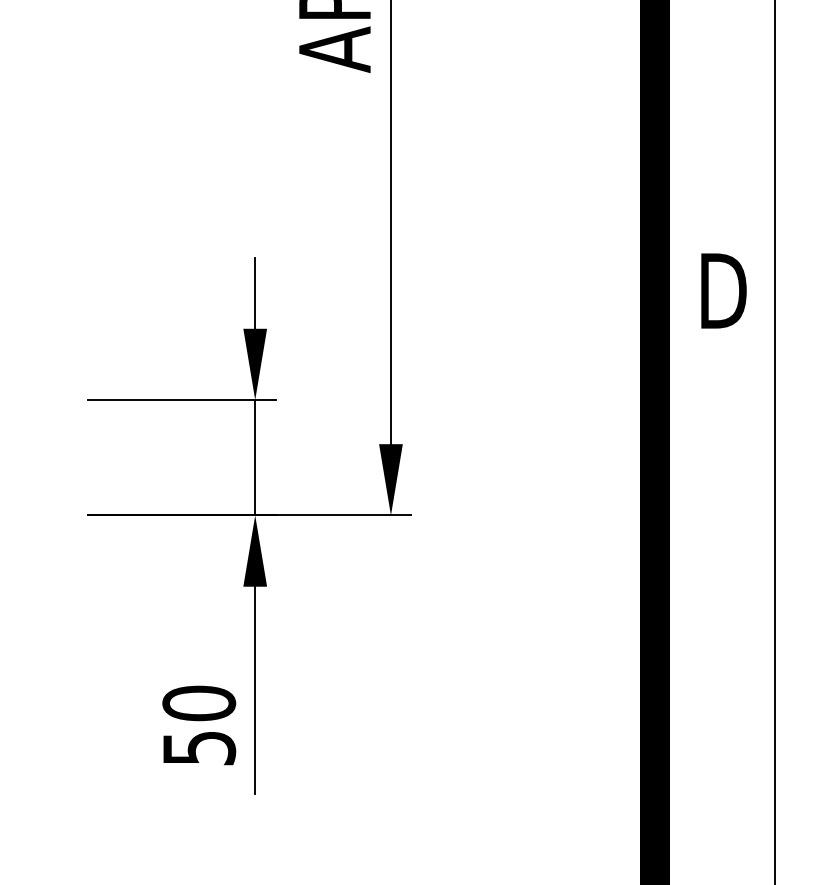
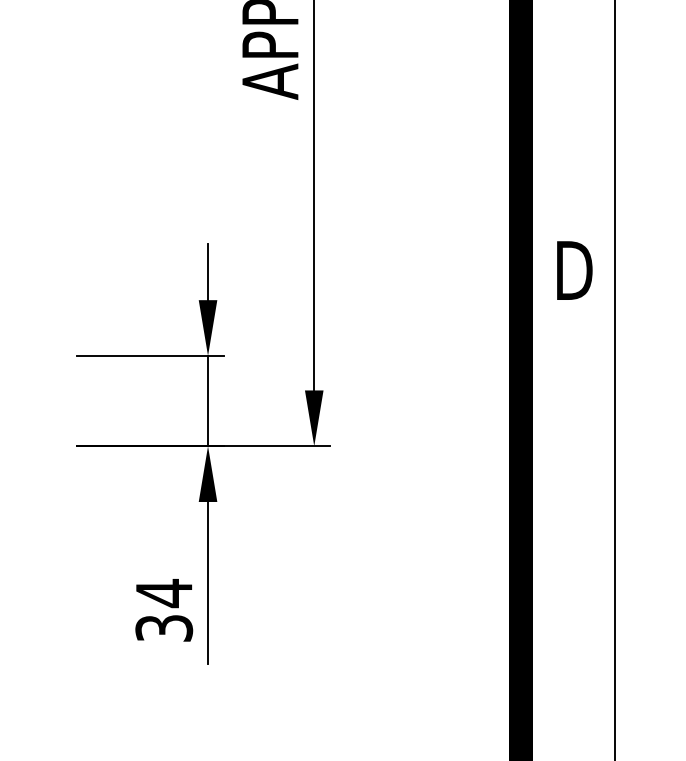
text: (199, 725) -> (164, 610), 50 -> 34

